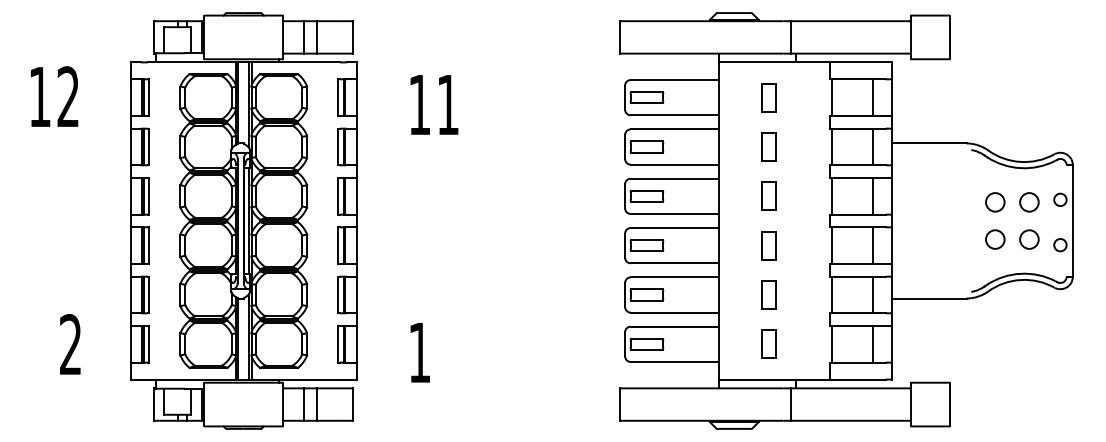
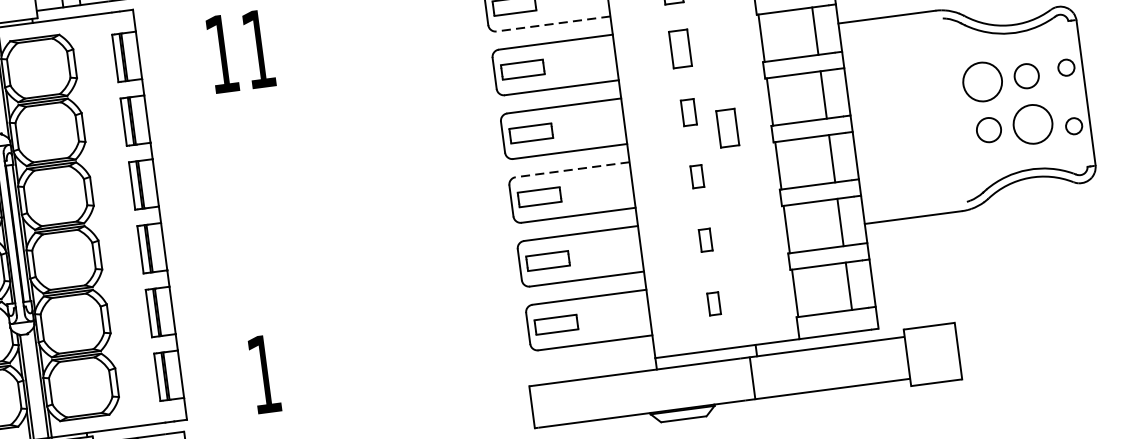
line: (674, 115) -> (553, 24), solid -> dashed
part: (768, 195) -> (688, 111), size x0.7
circle: (995, 202) -> (982, 82), size x1.6
part: (796, 211) -> (727, 127), added
line: (674, 228) -> (572, 170), solid -> dashed
circle: (1029, 239) -> (1033, 124), size x1.6
part: (768, 245) -> (696, 176), size x0.6
part: (768, 294) -> (705, 239), size x0.6
part: (768, 343) -> (713, 303), size x0.6

